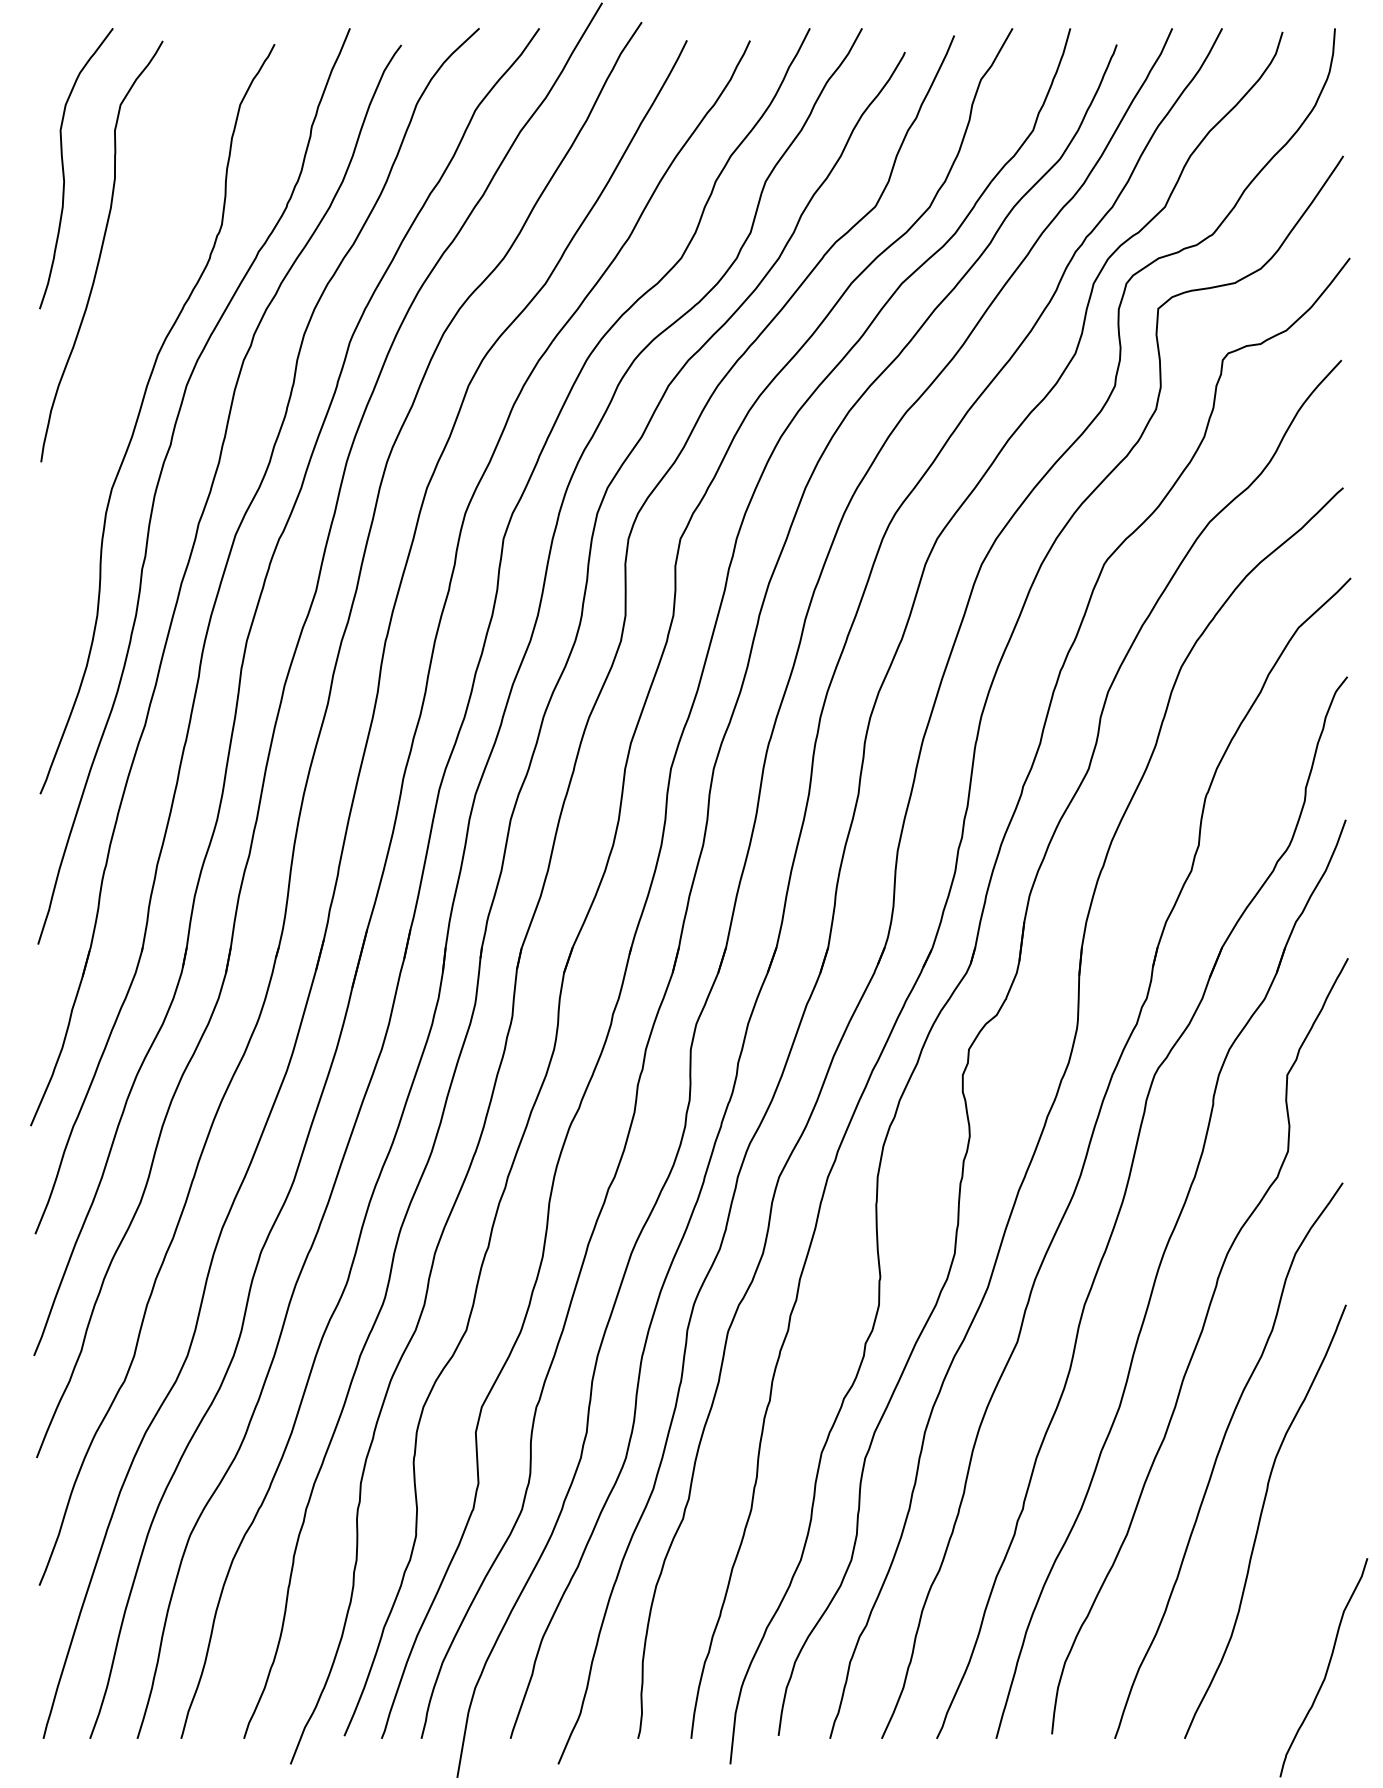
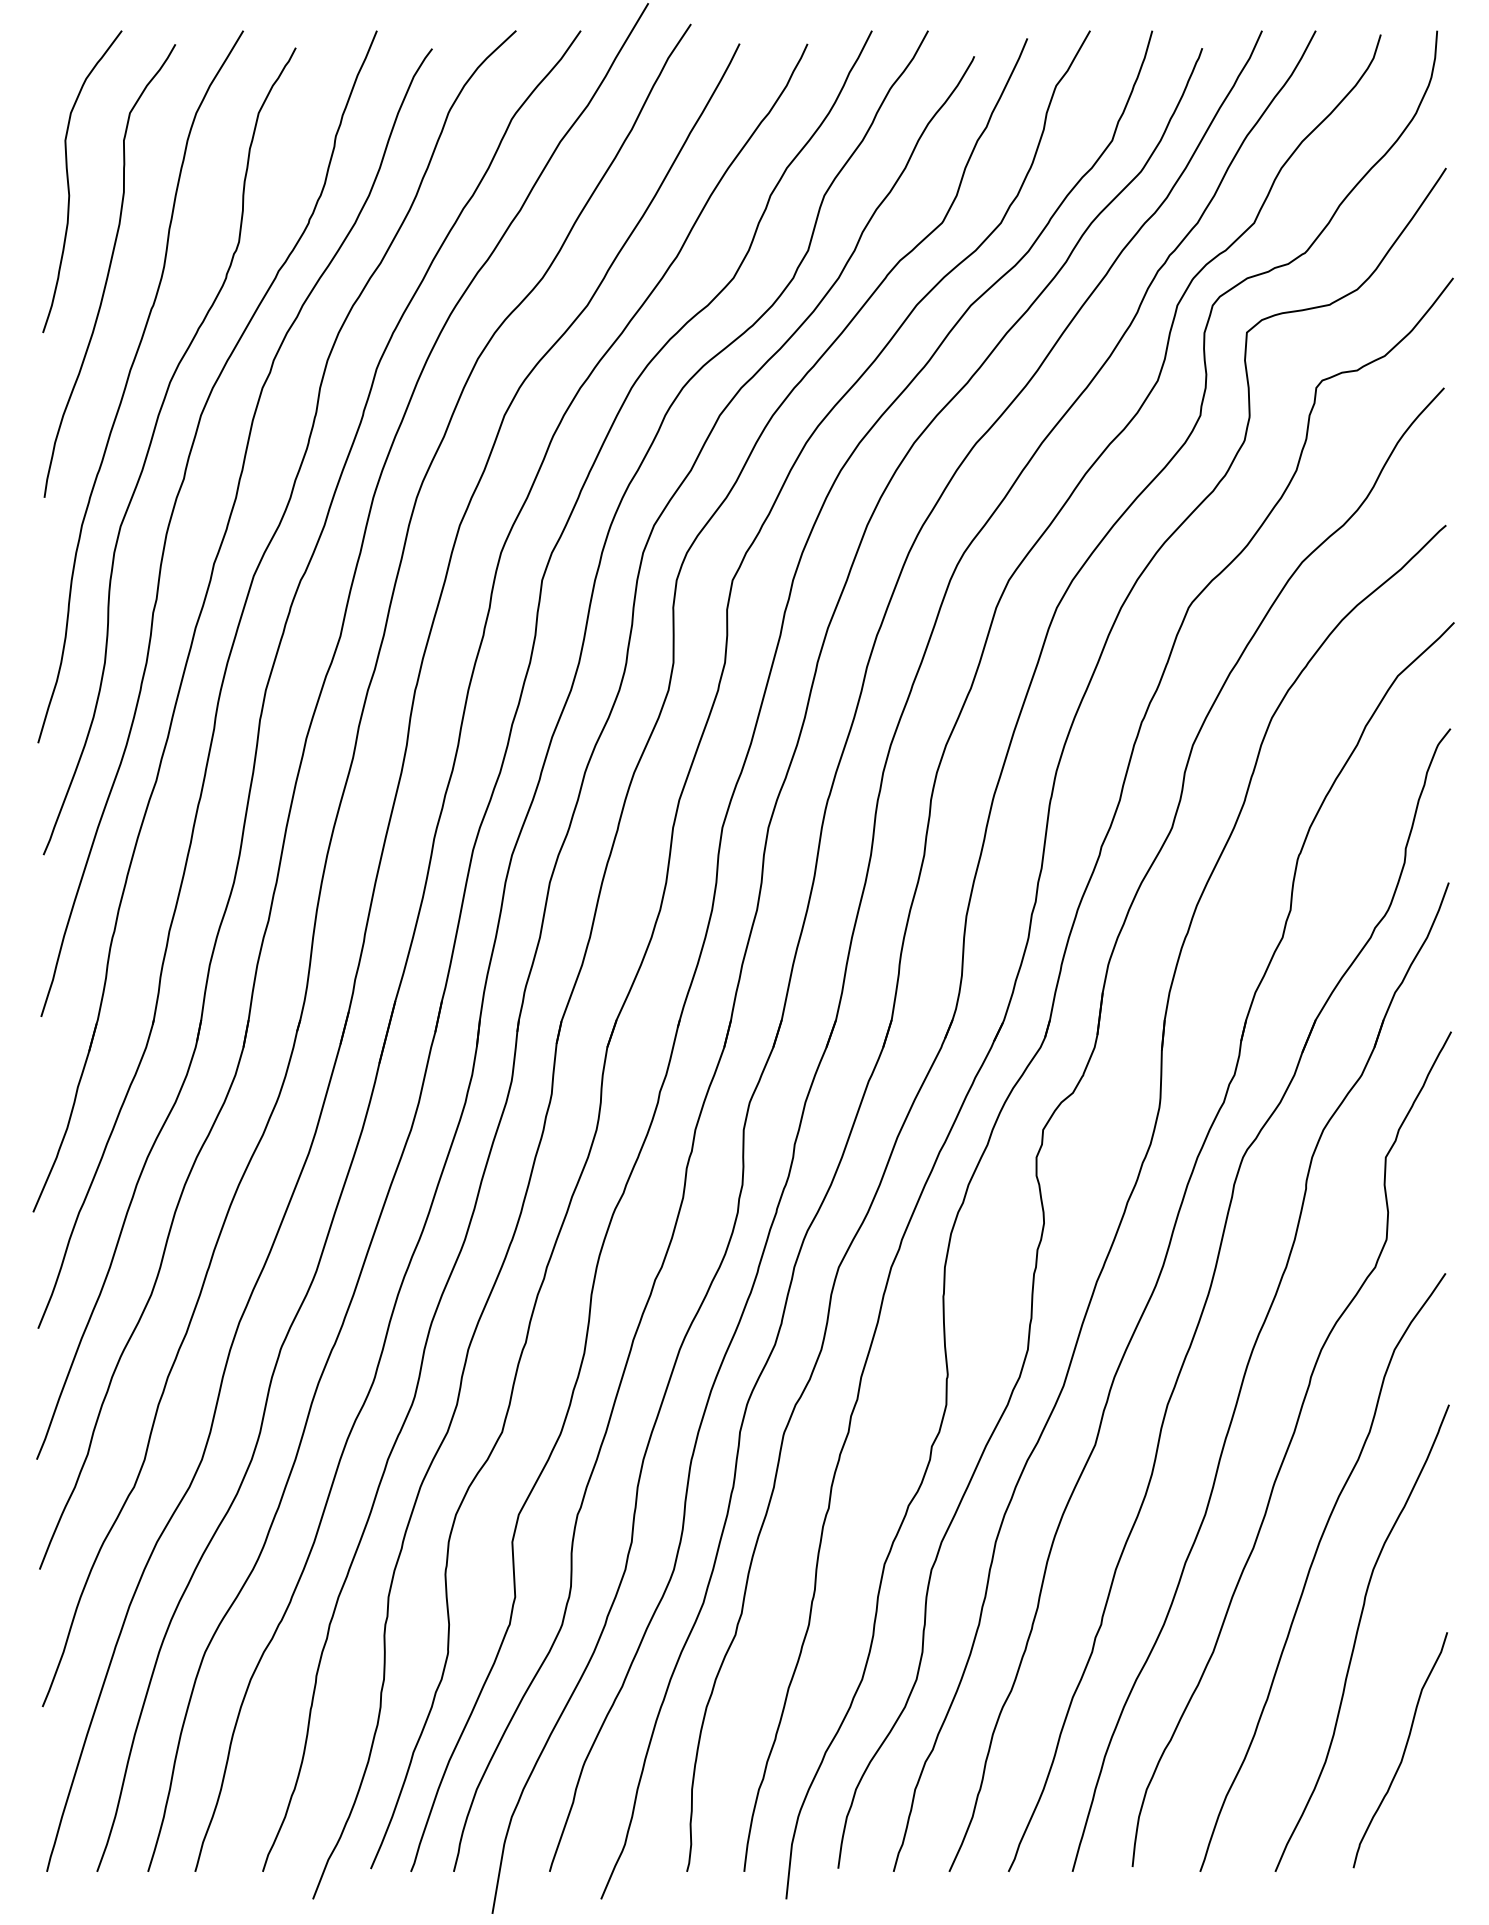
curve: (118, 356) -> (127, 383), added
curve: (1326, 1668) -> (1403, 1750), moved

